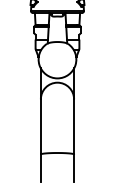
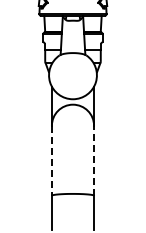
line: (40, 126) -> (51, 160), solid -> dashed
line: (74, 126) -> (94, 160), solid -> dashed

